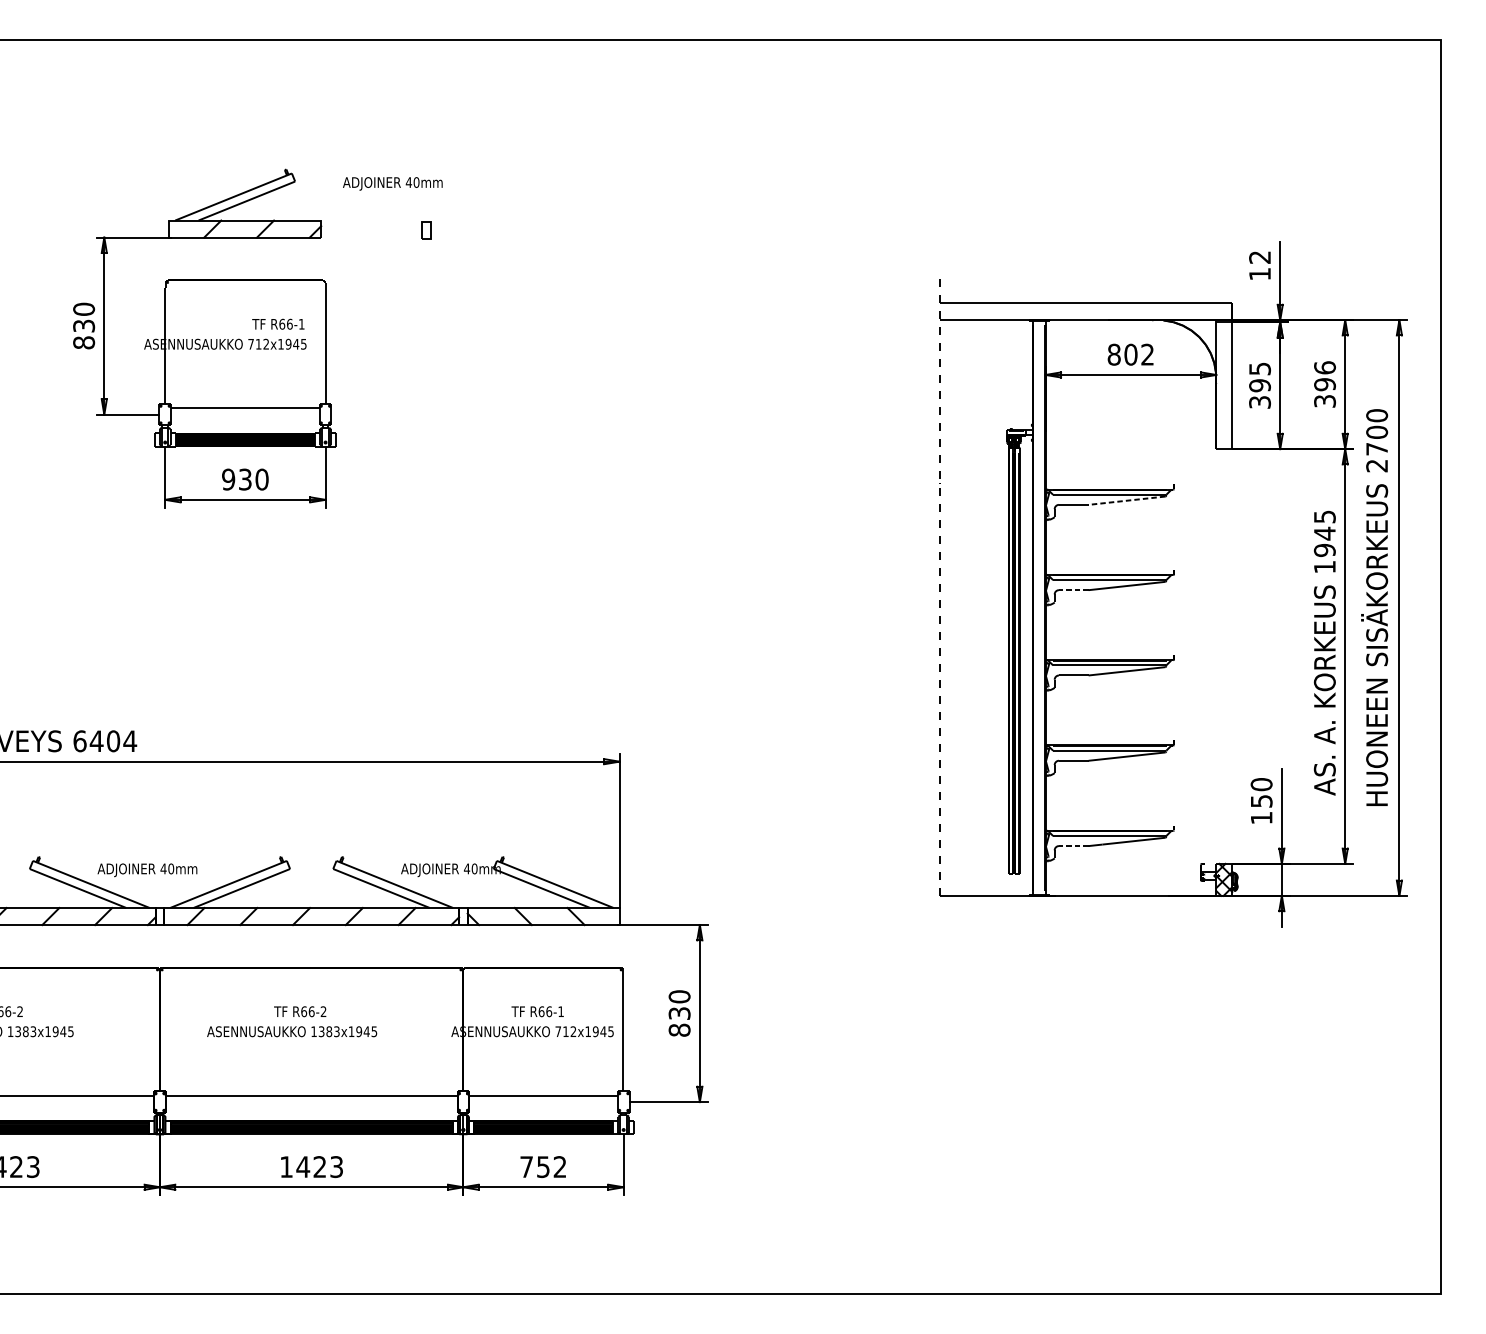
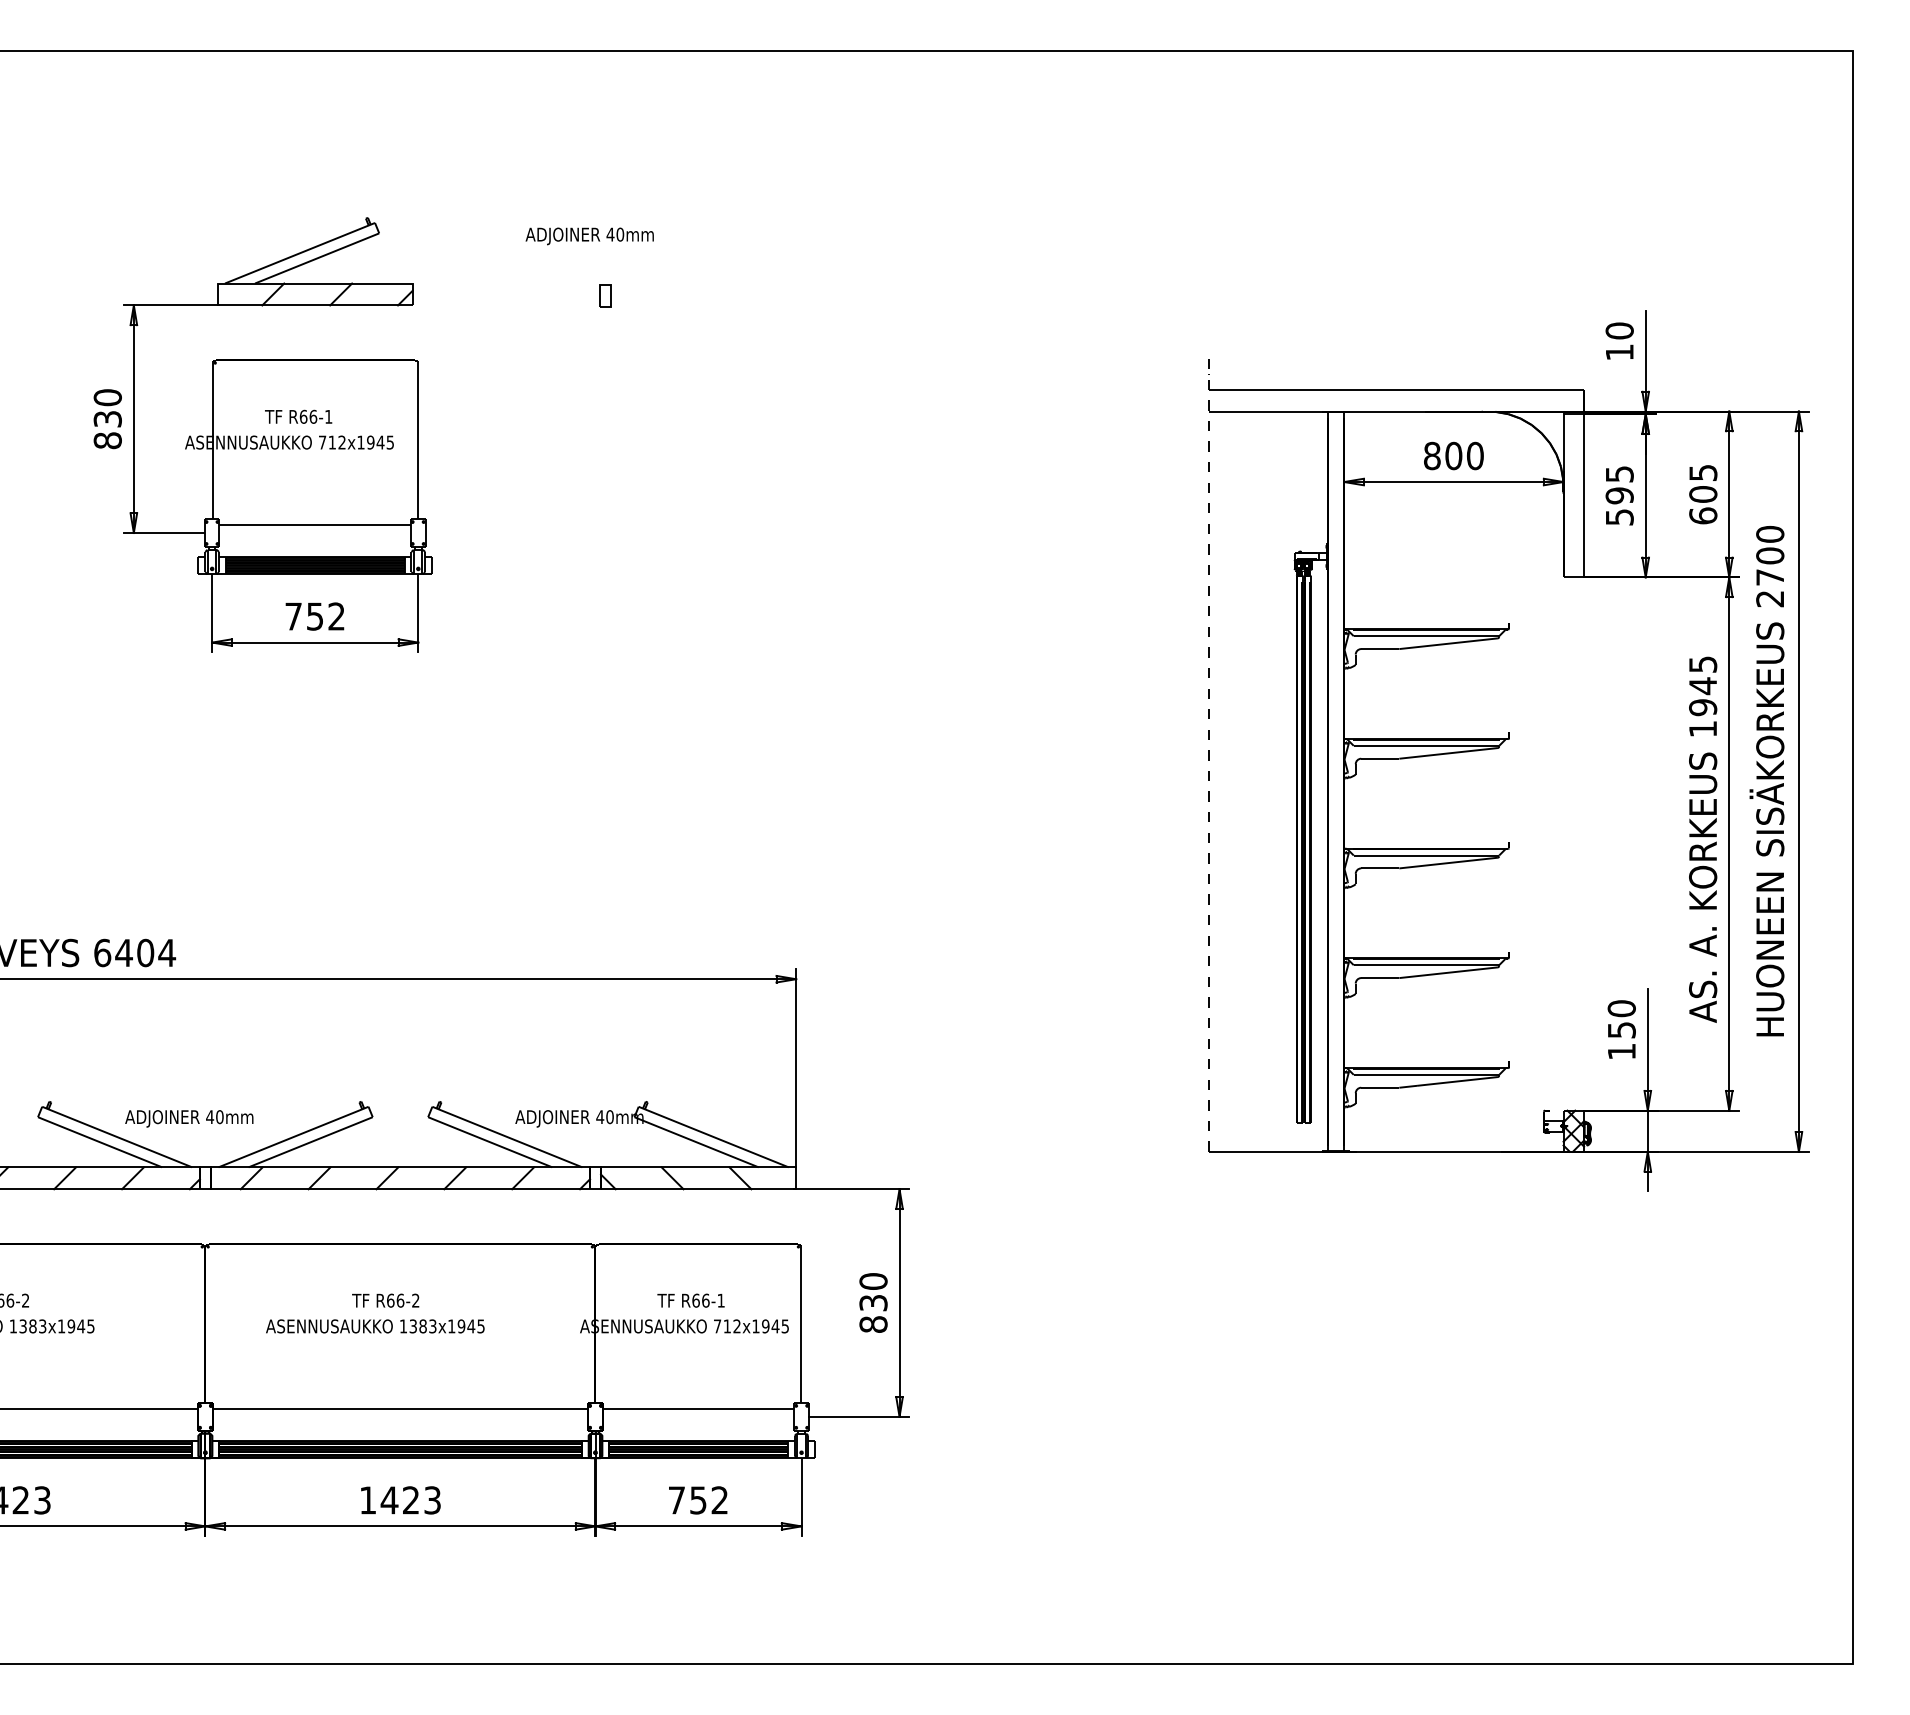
text: (392, 183) -> (589, 236), moved
part: (426, 229) -> (605, 295), moved
text: (1259, 257) -> (1619, 330), 12 -> 10
text: (278, 323) -> (298, 416), moved
text: (1147, 354) -> (1475, 455), 802 -> 800
text: (1325, 384) -> (1703, 494), 396 -> 605
text: (1259, 401) -> (1619, 516), 395 -> 595
text: (245, 479) -> (315, 616), 930 -> 752
line: (1126, 500) -> (1448, 643), dashed -> solid
line: (1073, 589) -> (1379, 758), dashed -> solid
line: (1073, 845) -> (1379, 1087), dashed -> solid

